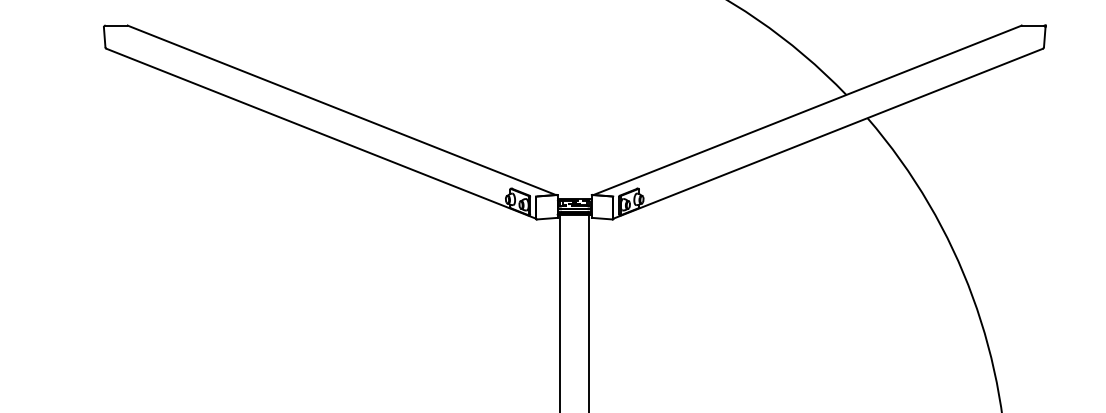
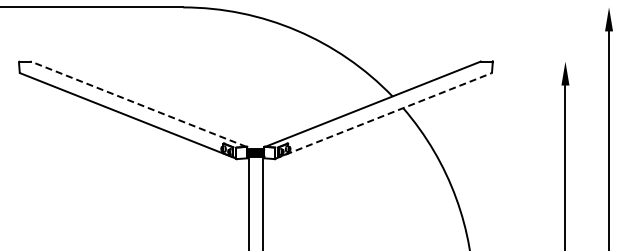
line: (341, 110) -> (138, 104), solid -> dashed
line: (828, 132) -> (383, 115), solid -> dashed

